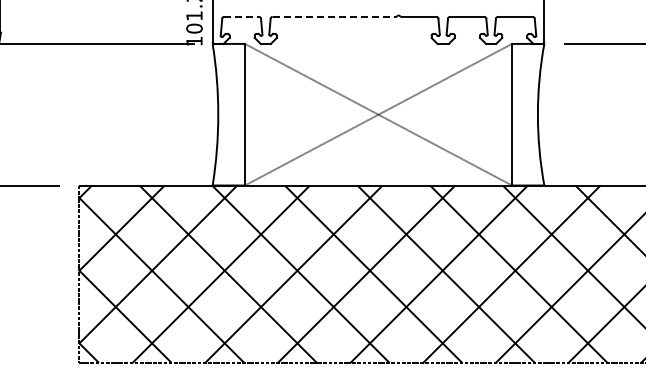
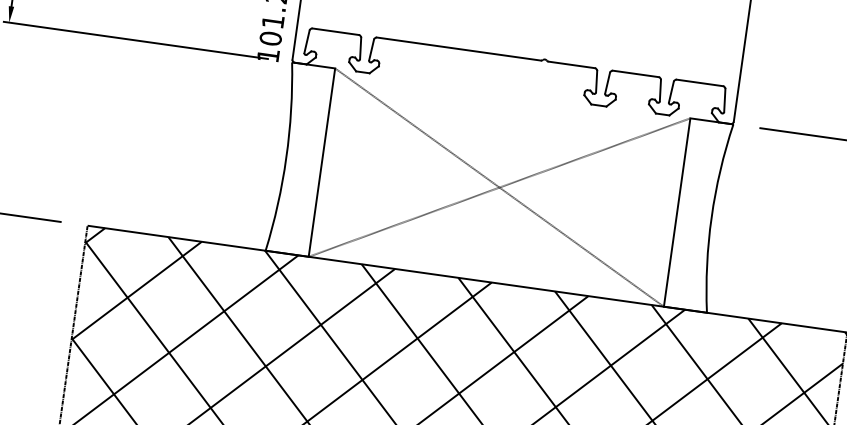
line: (242, 16) -> (336, 31), dashed -> solid
line: (334, 16) -> (459, 48), dashed -> solid

